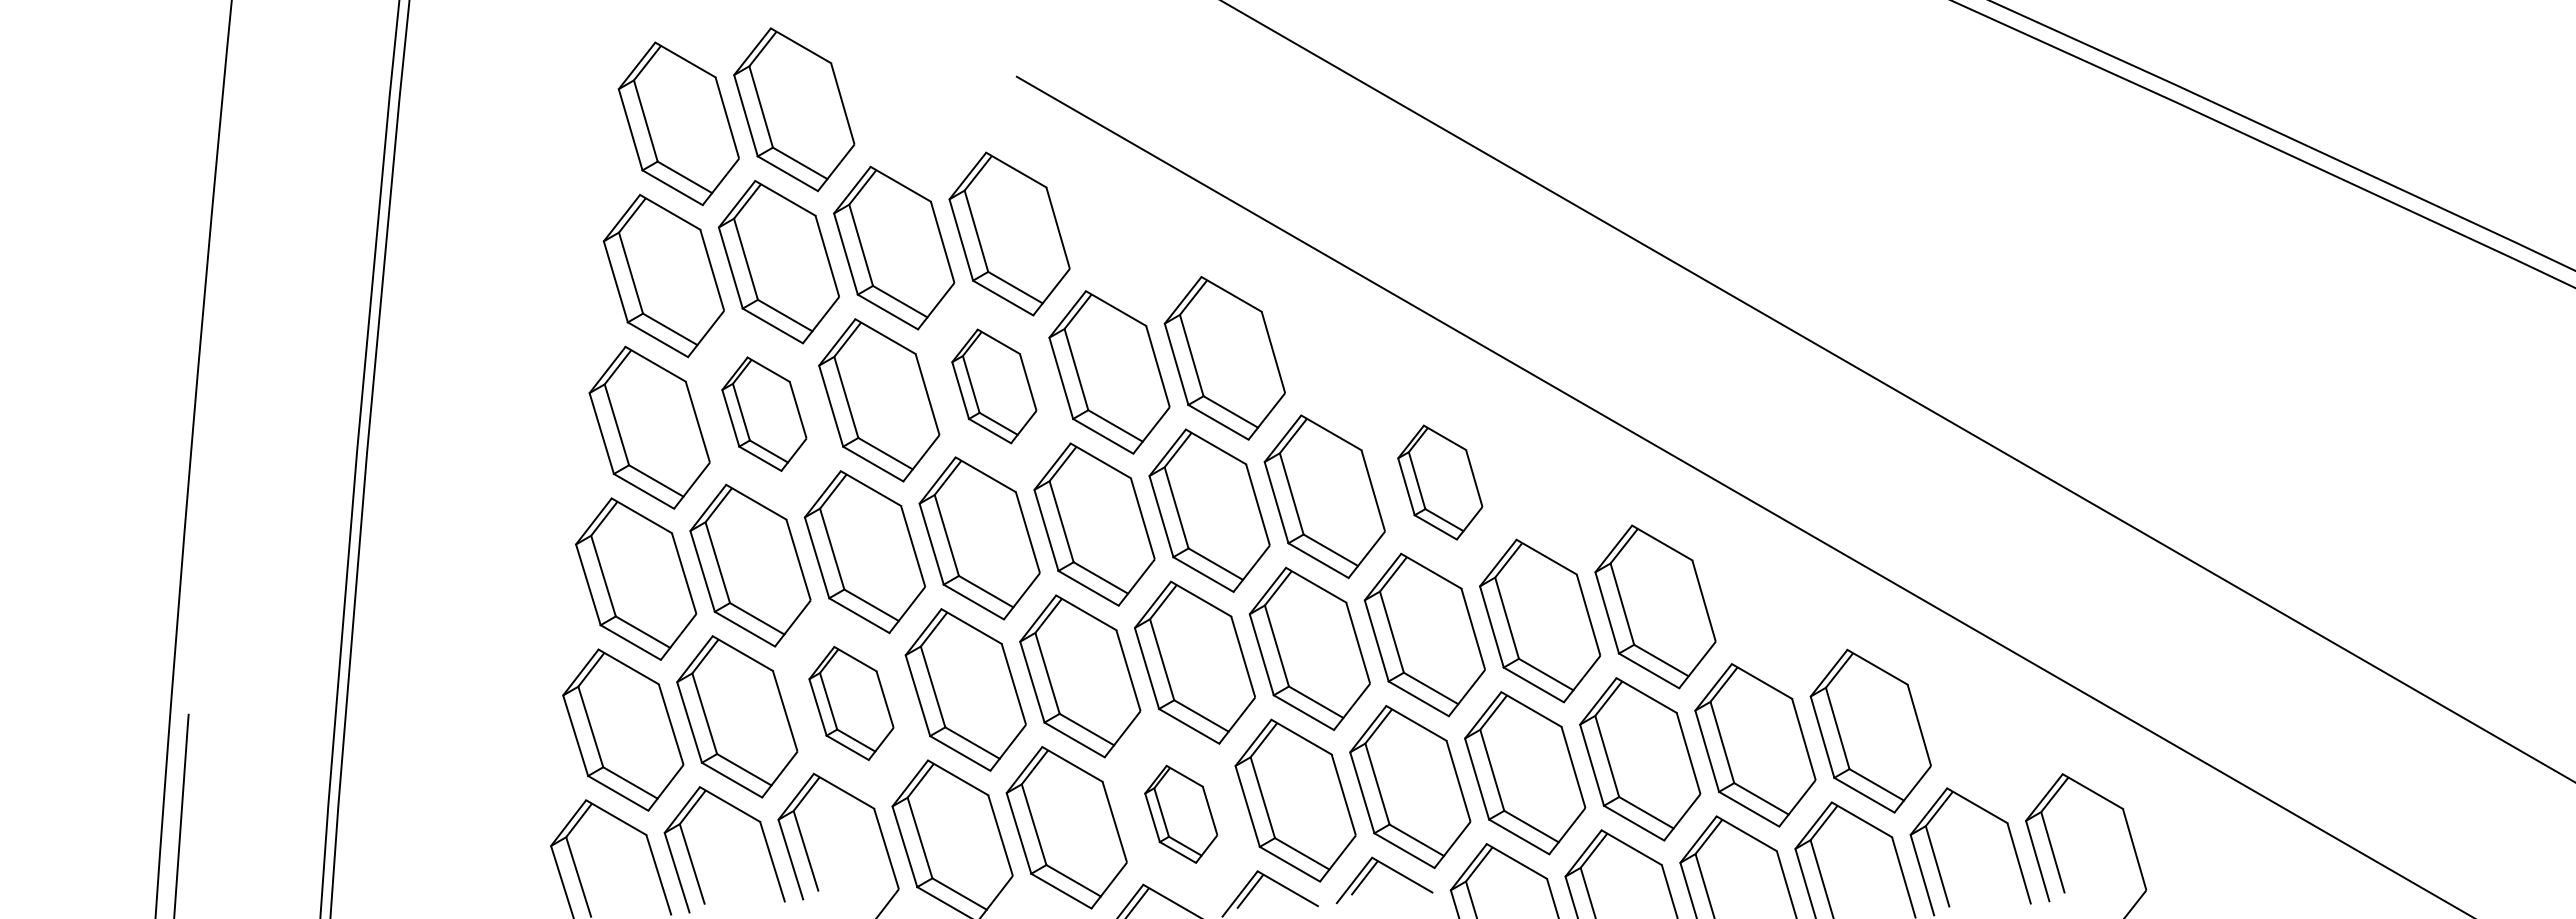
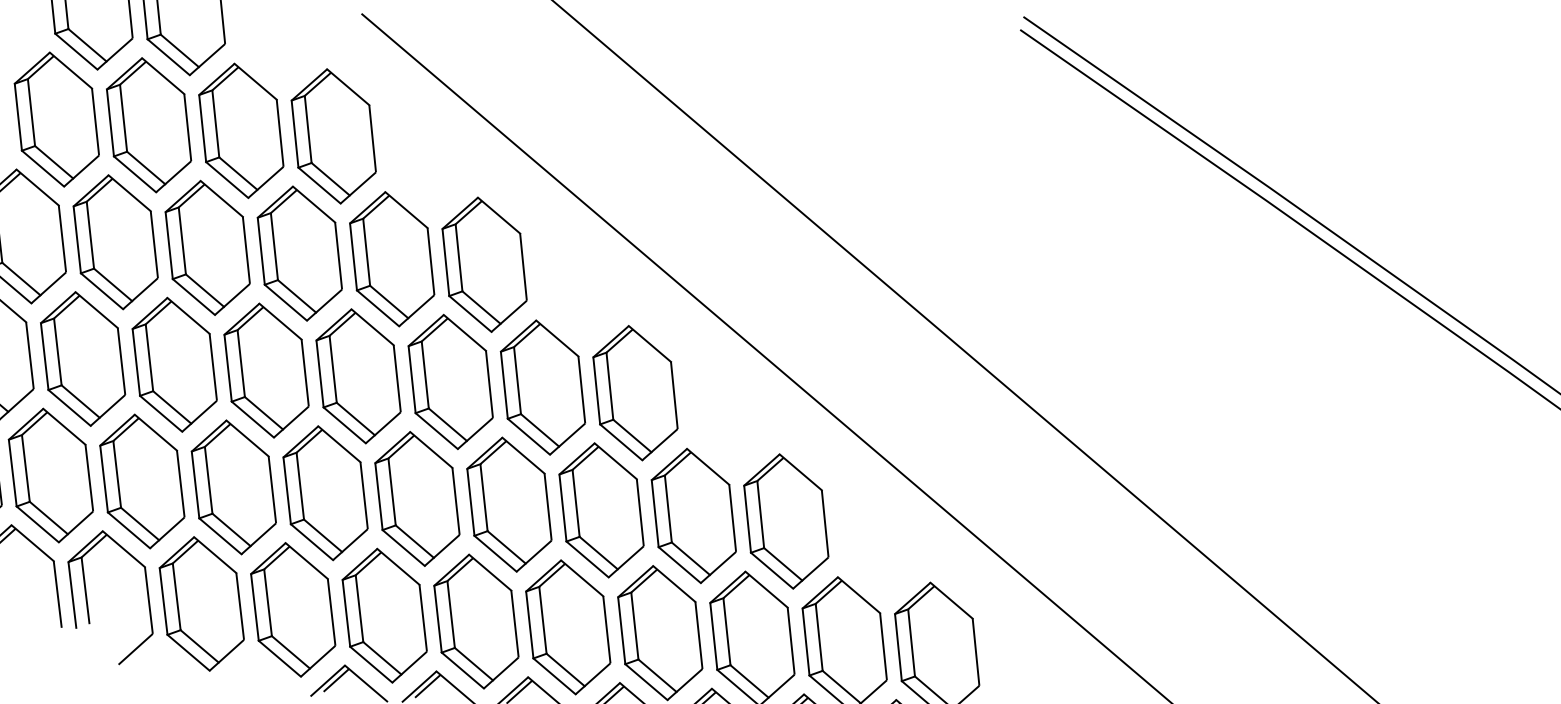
part: (994, 386) -> (300, 253), size x1.43
part: (764, 414) -> (115, 242), size x1.43
part: (1440, 482) -> (635, 393), size x1.43
part: (851, 703) -> (142, 481), size x1.43
part: (1181, 814) -> (385, 615), size x1.67

